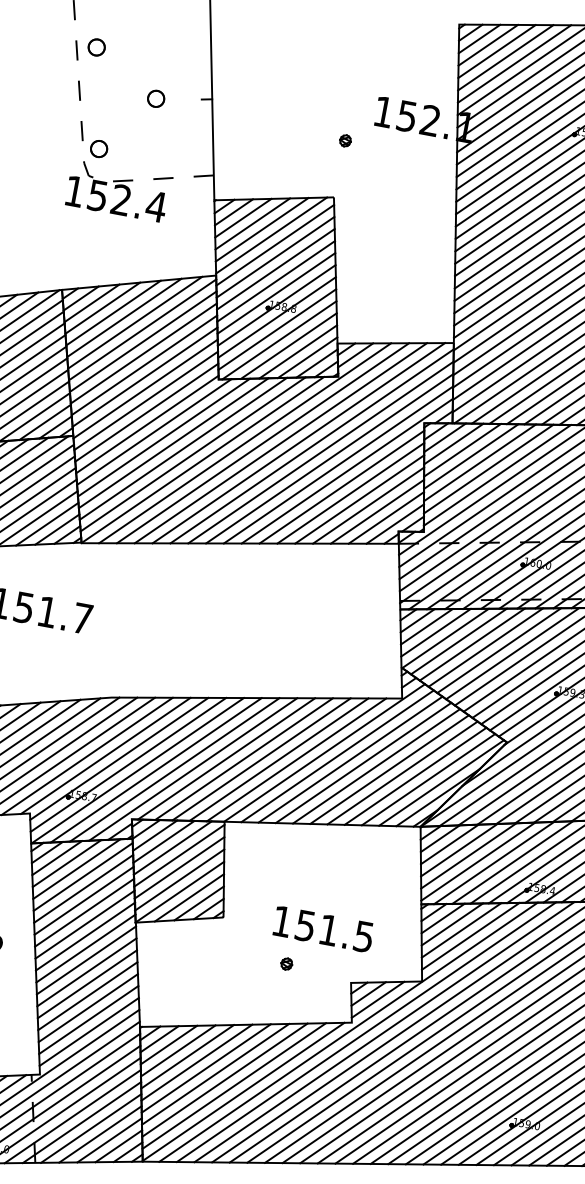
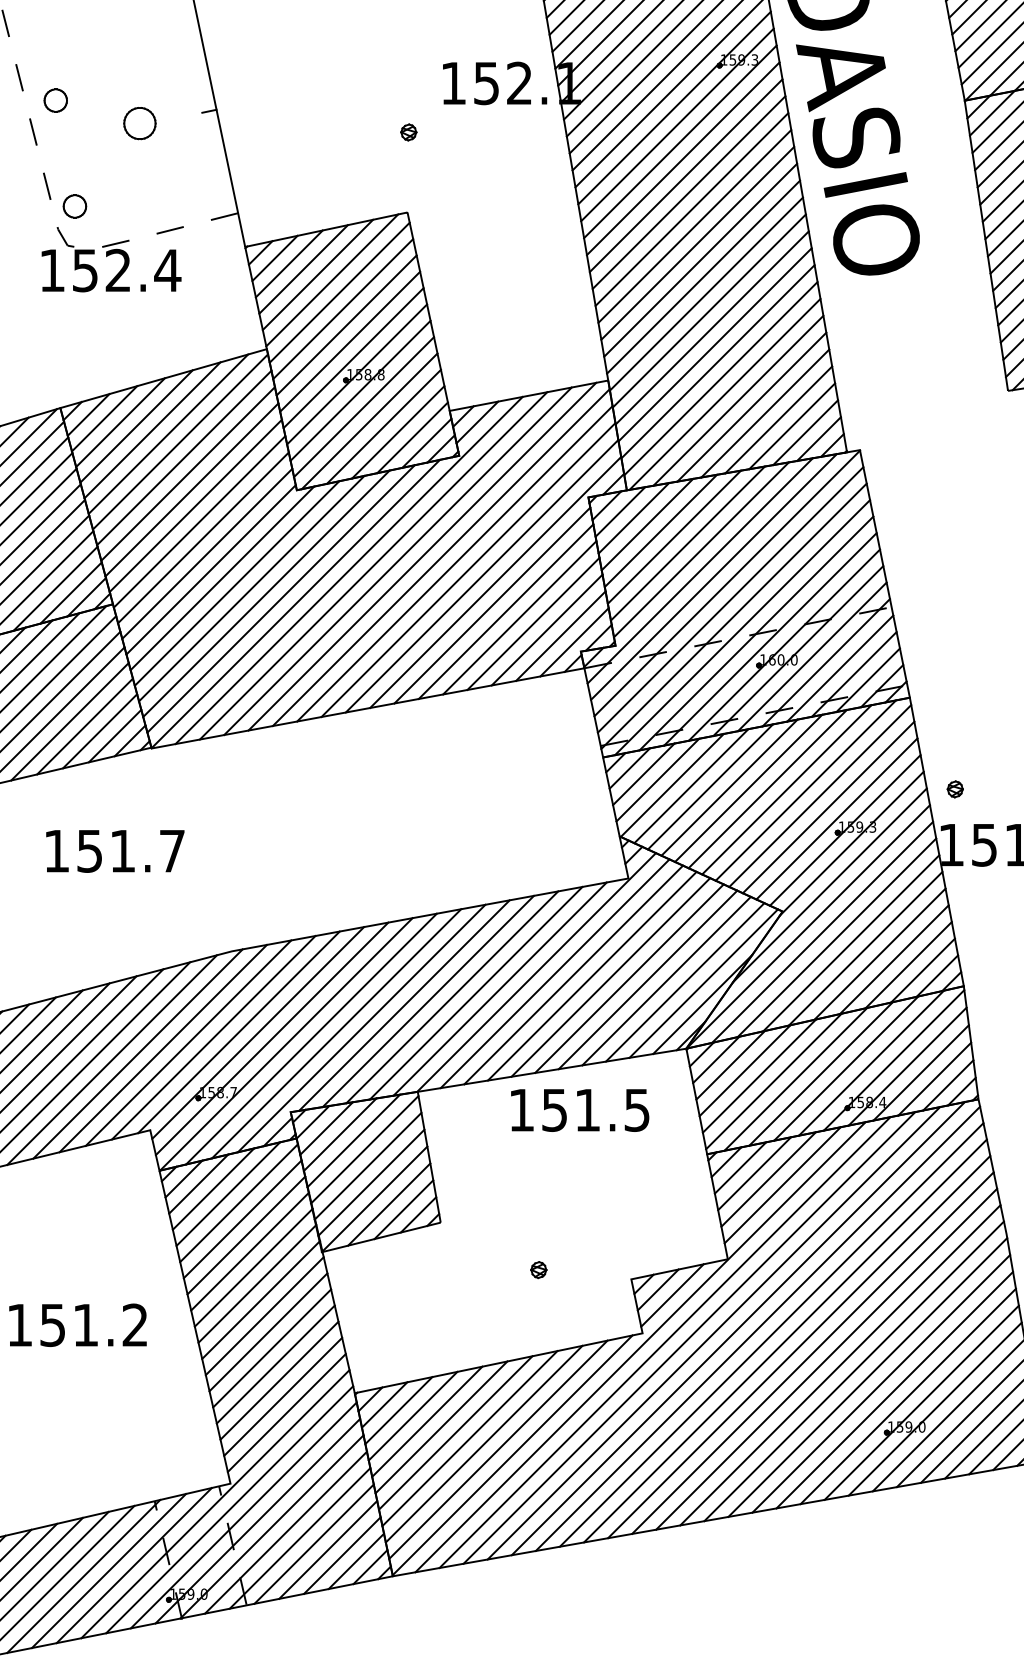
part: (96, 47) -> (55, 100), moved
part: (155, 98) -> (139, 123), size x1.4
text: (323, 929) -> (580, 1110), moved

